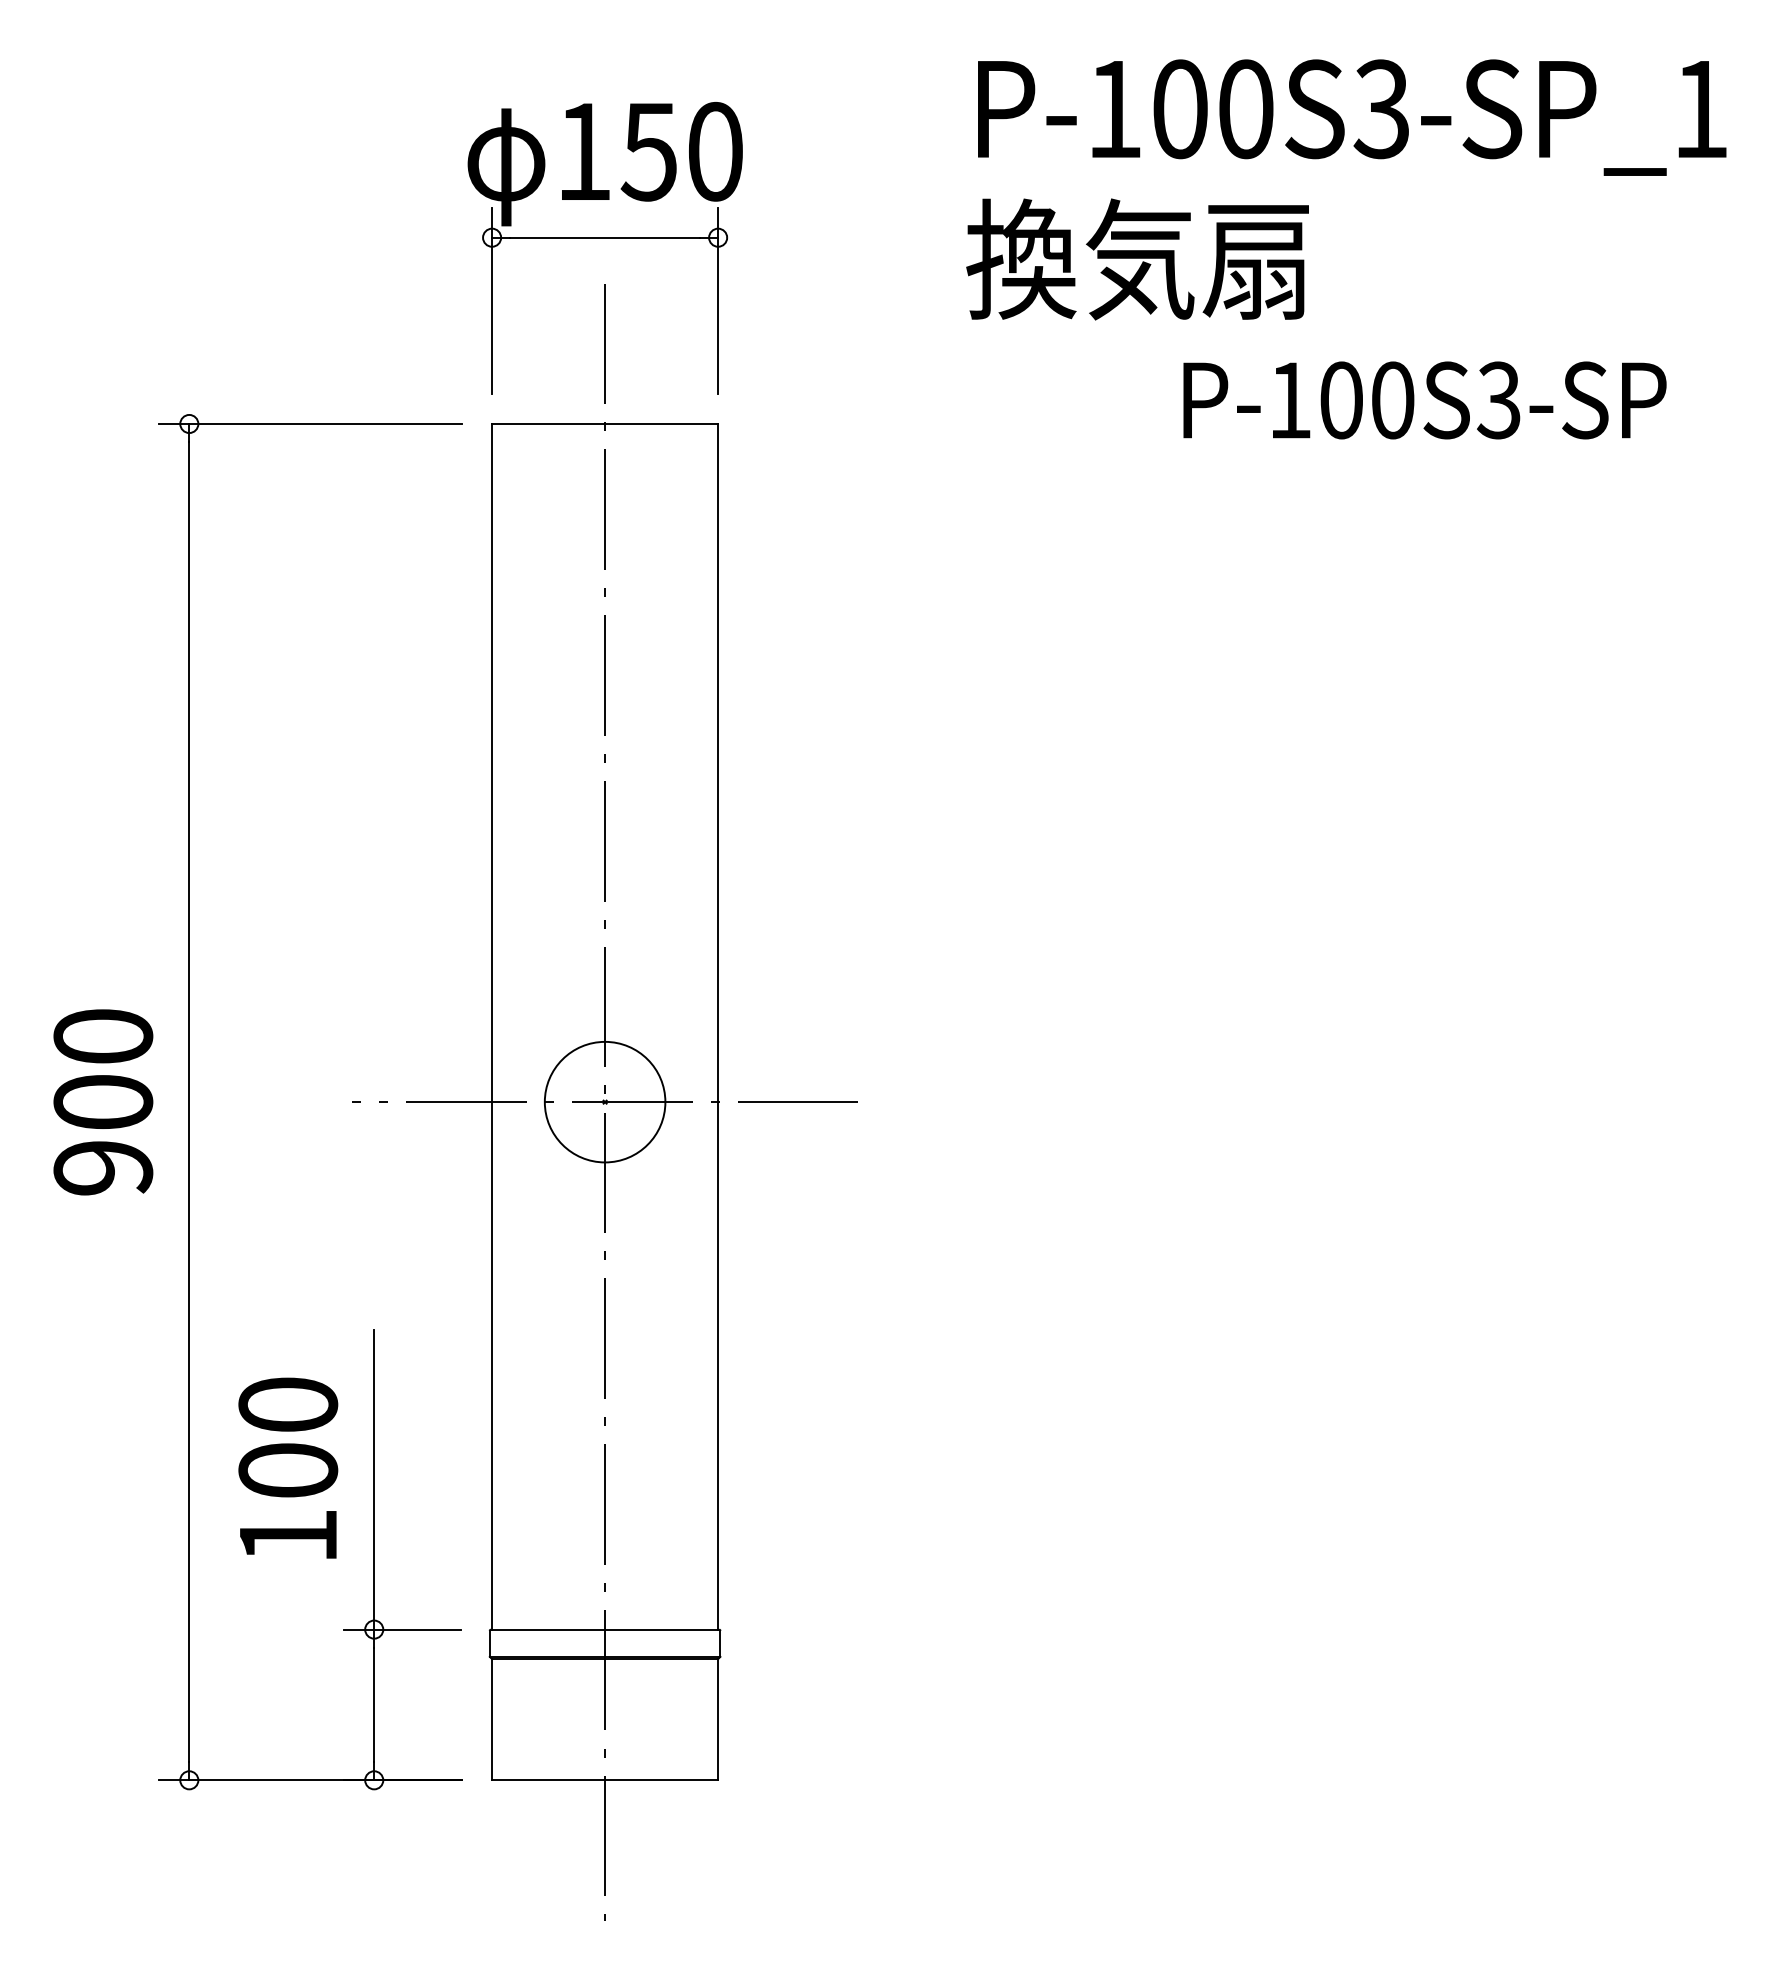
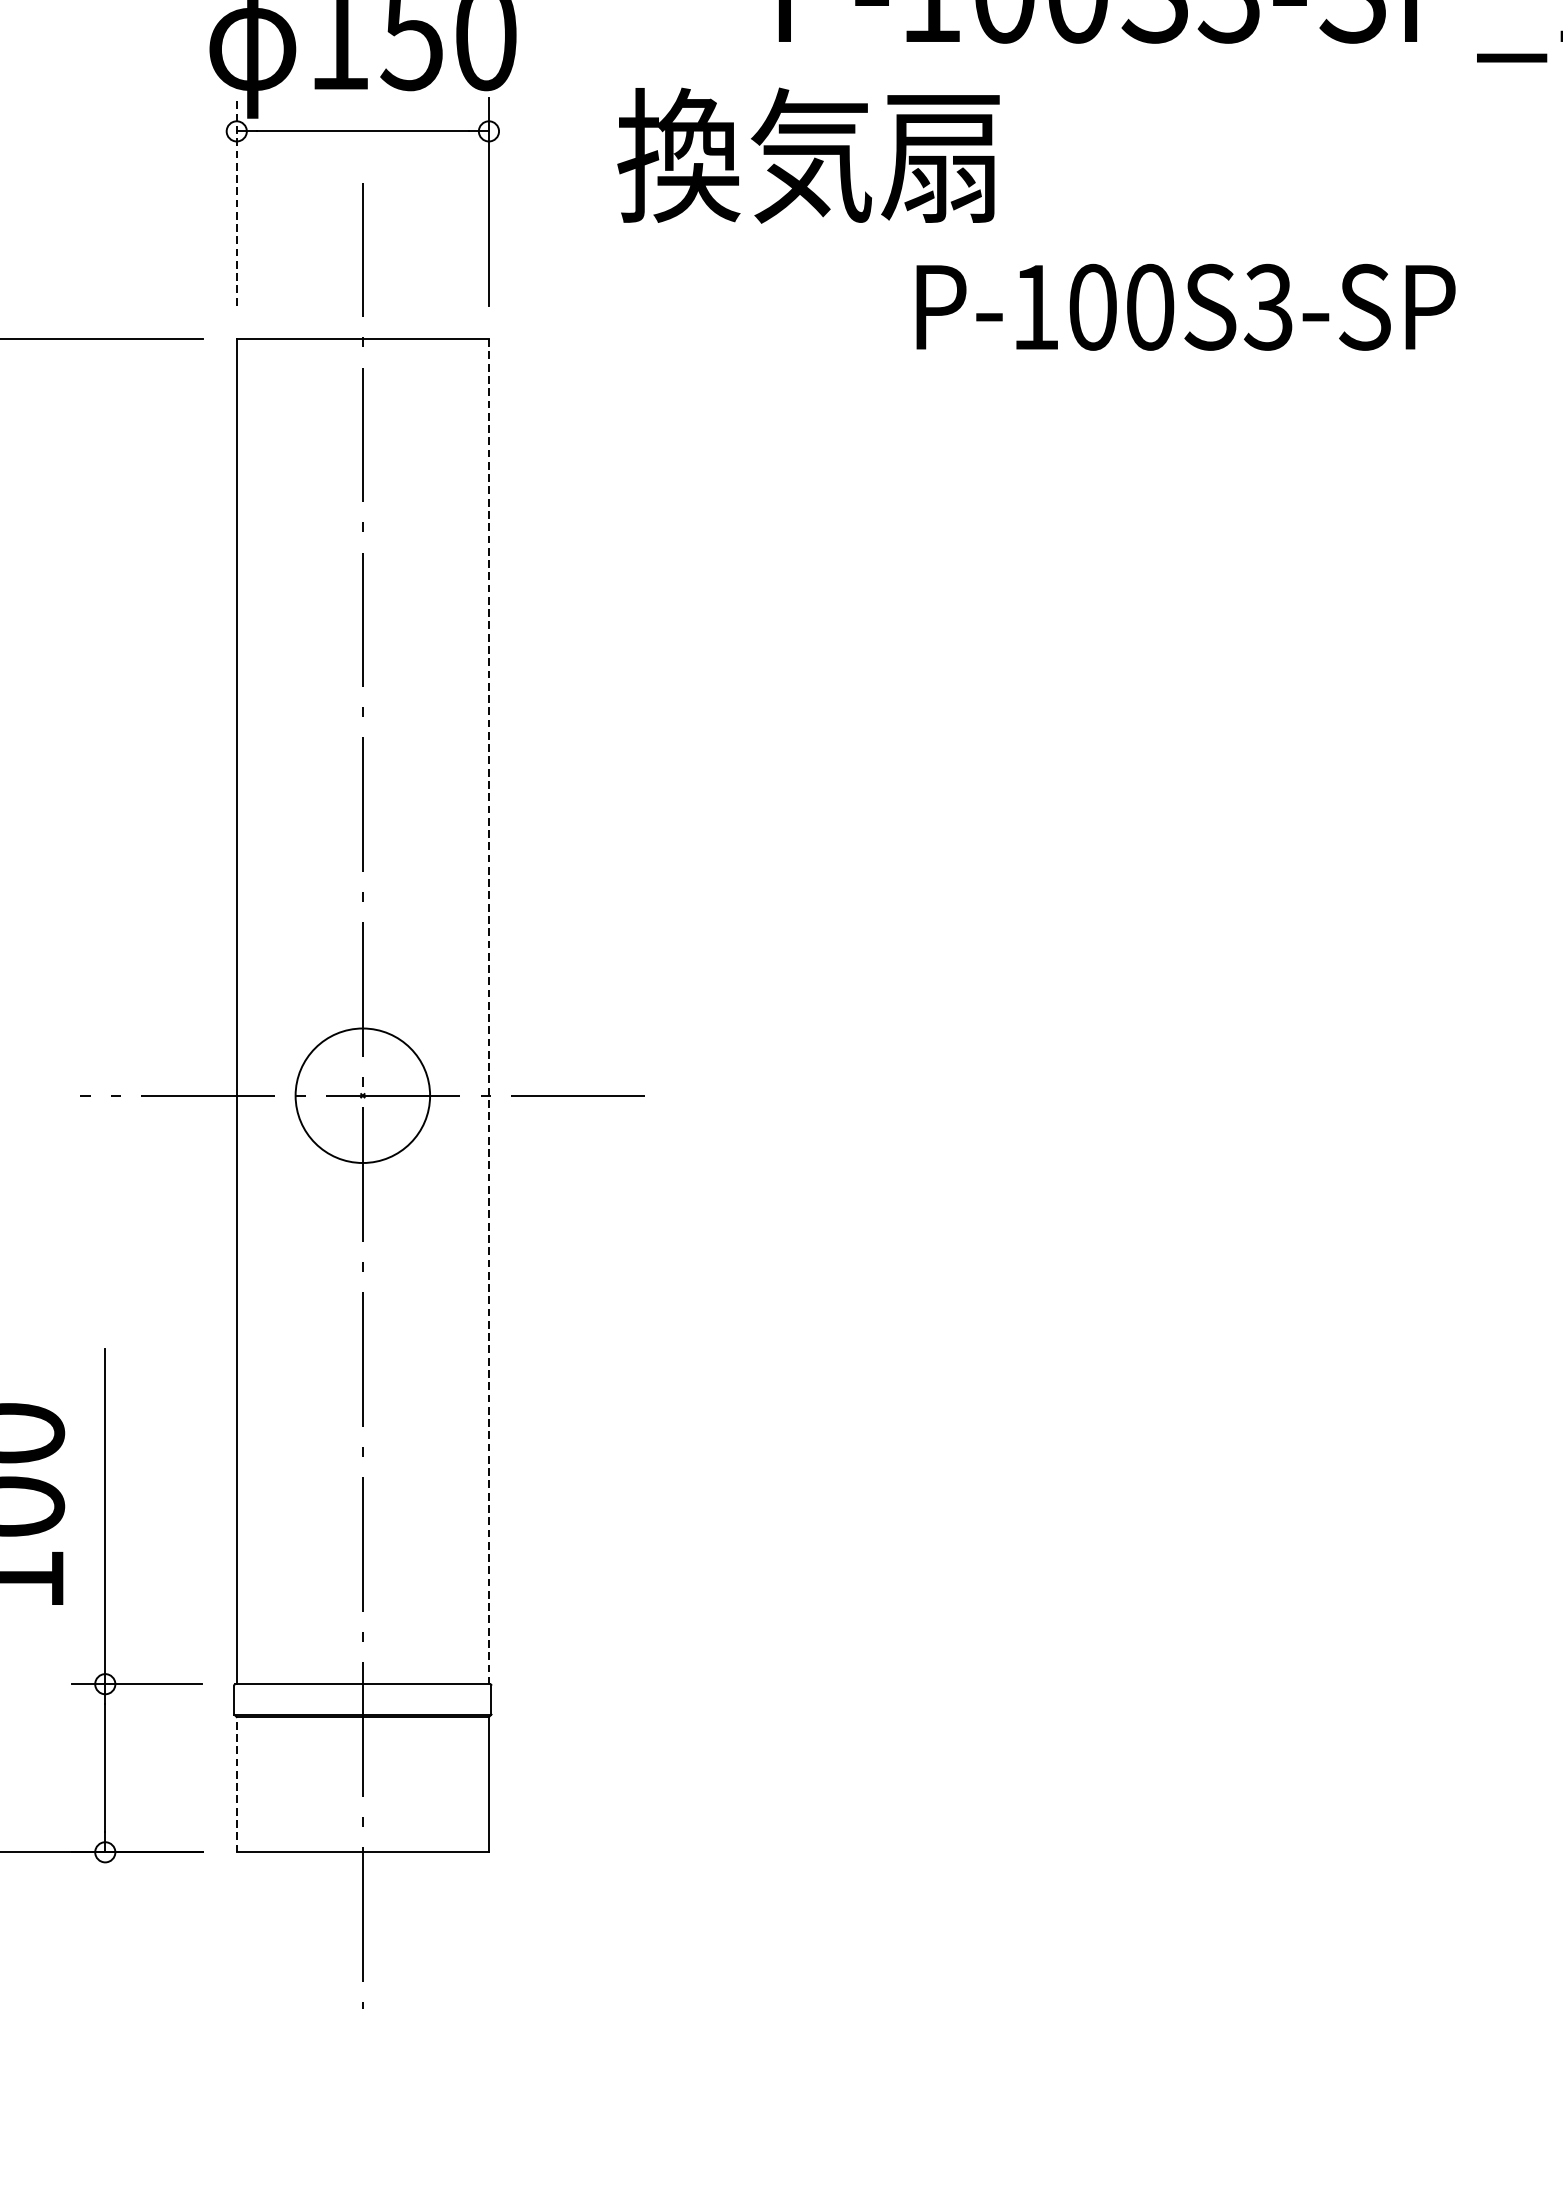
text: (1137, 259) -> (808, 155), moved
line: (492, 300) -> (237, 201), solid -> dashed
text: (1424, 400) -> (1185, 307), moved
line: (718, 1026) -> (489, 1011), solid -> dashed
line: (492, 1719) -> (237, 1784), solid -> dashed

